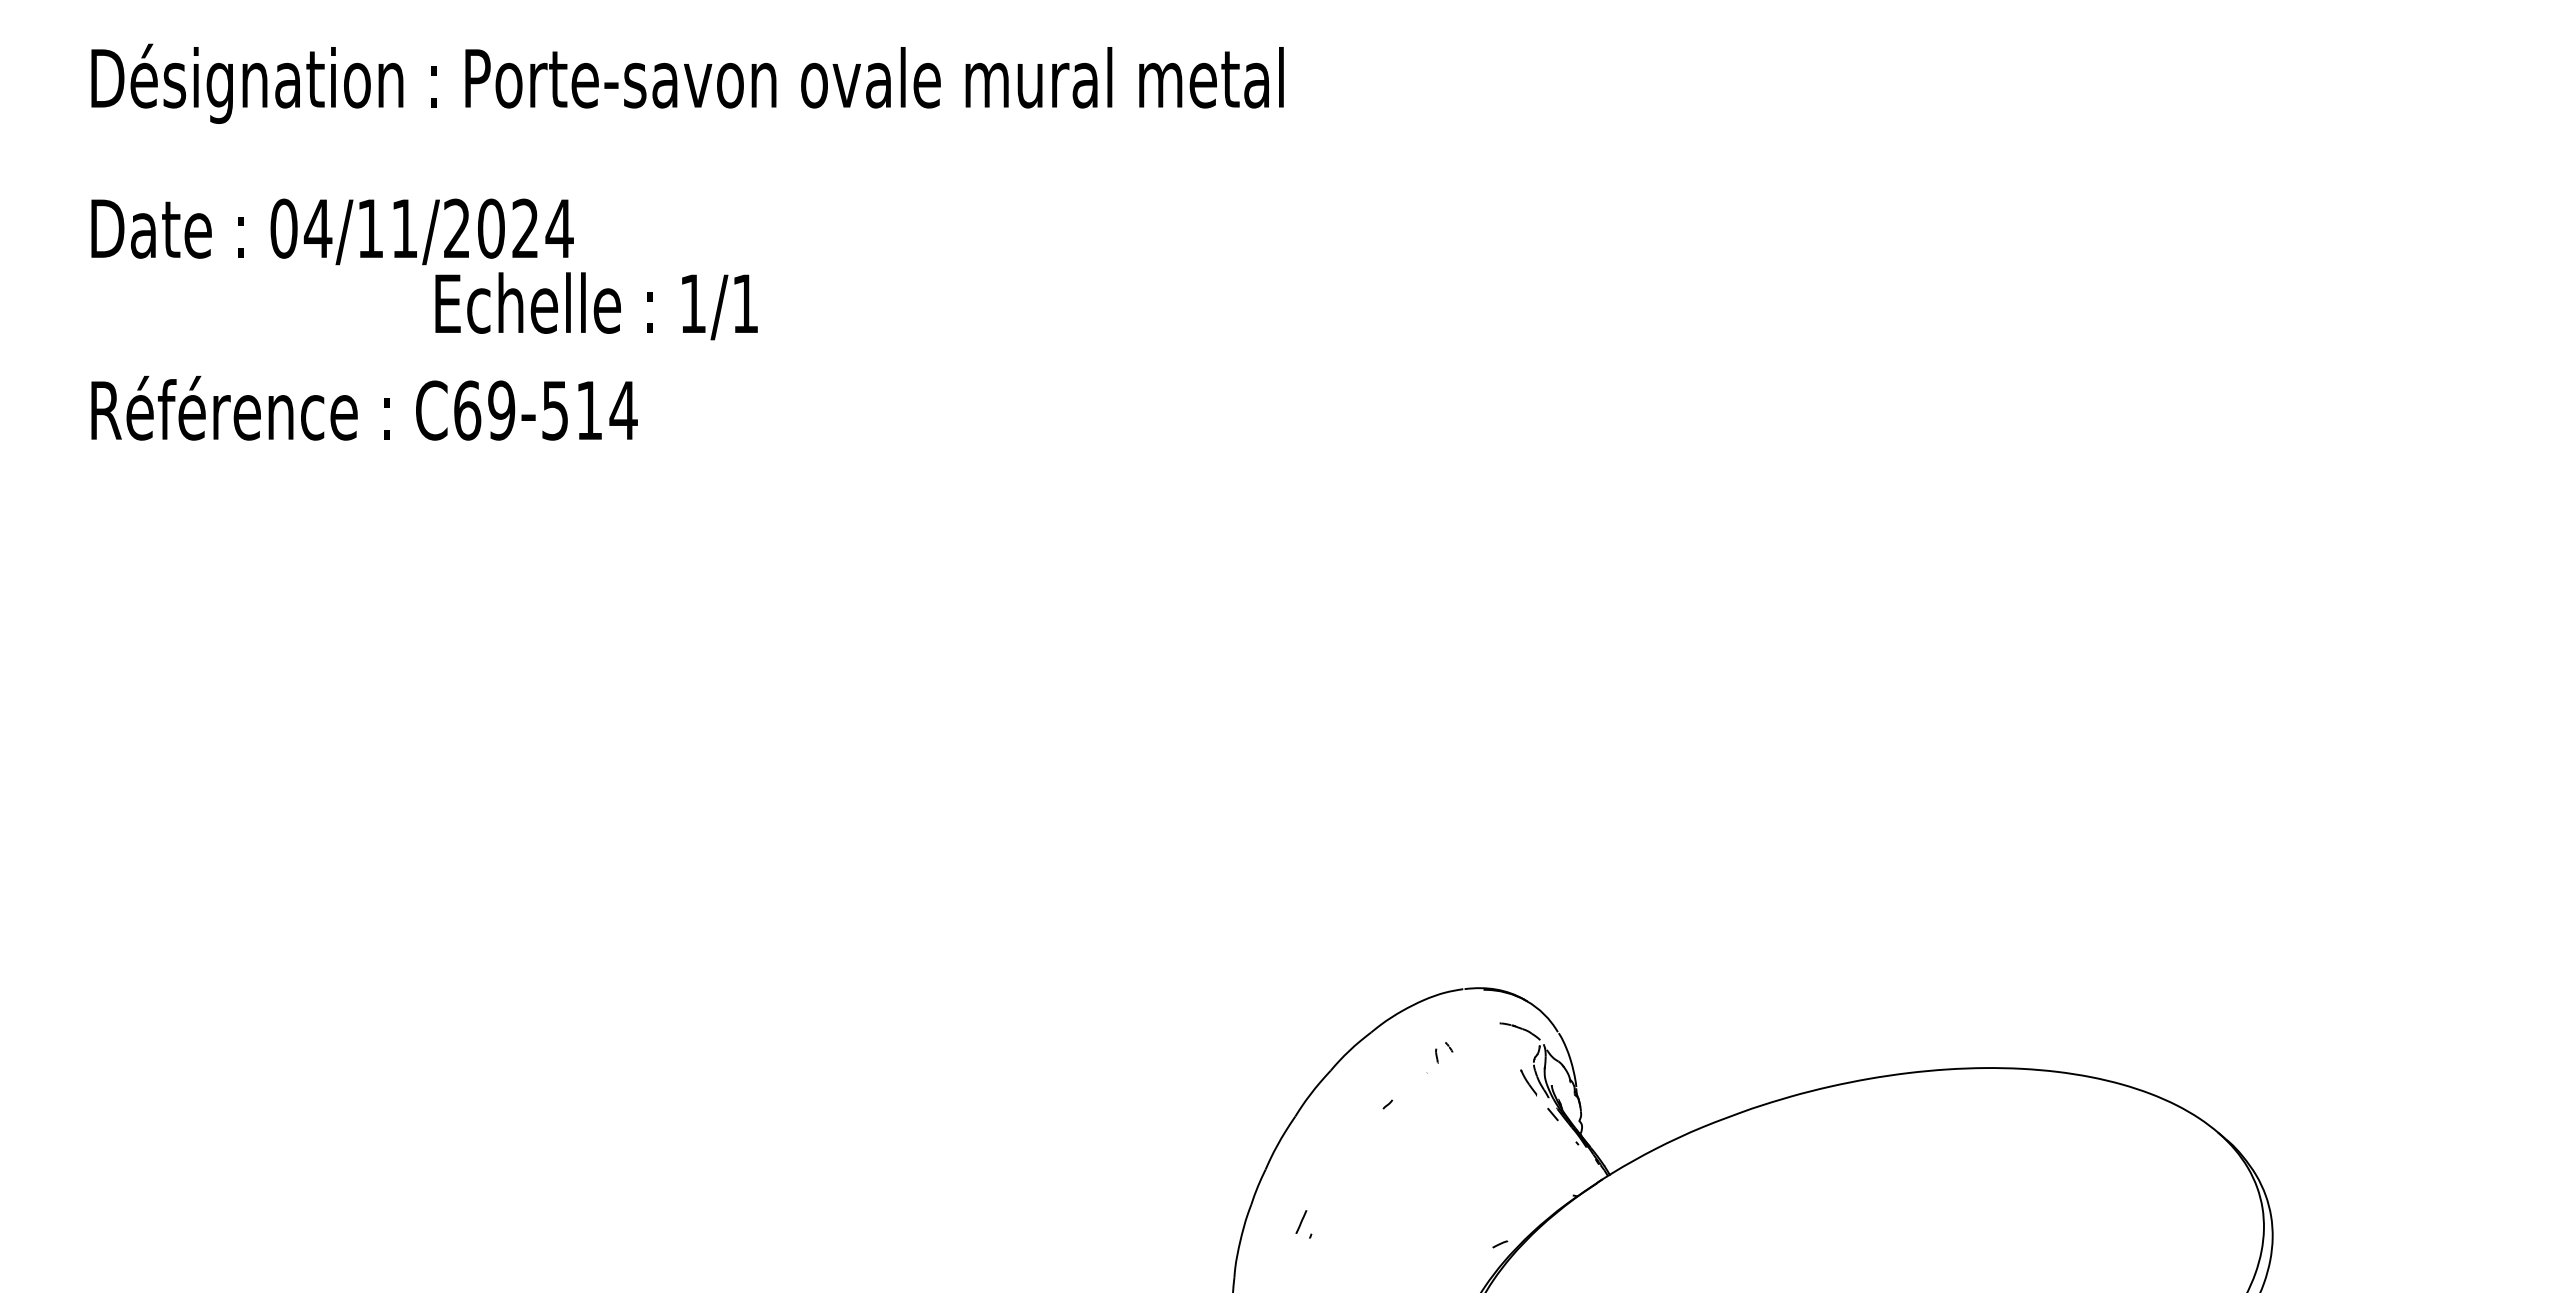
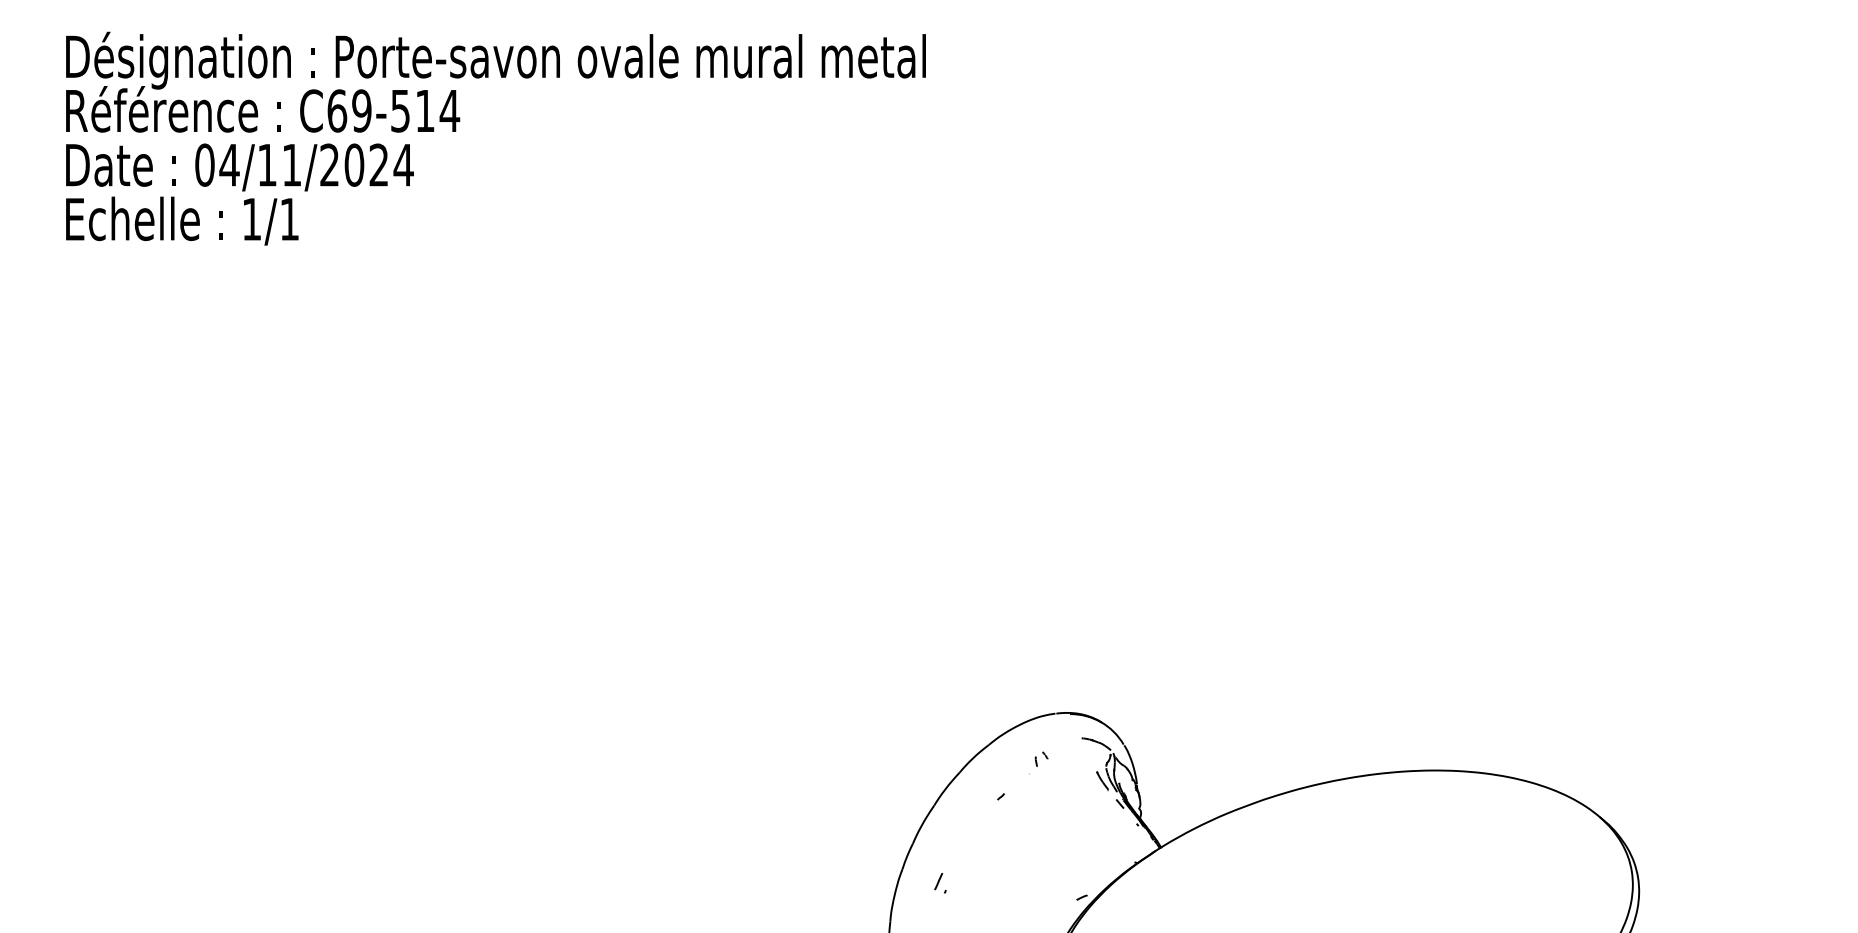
text: (596, 306) -> (182, 221), moved
text: (364, 408) -> (262, 109), moved

